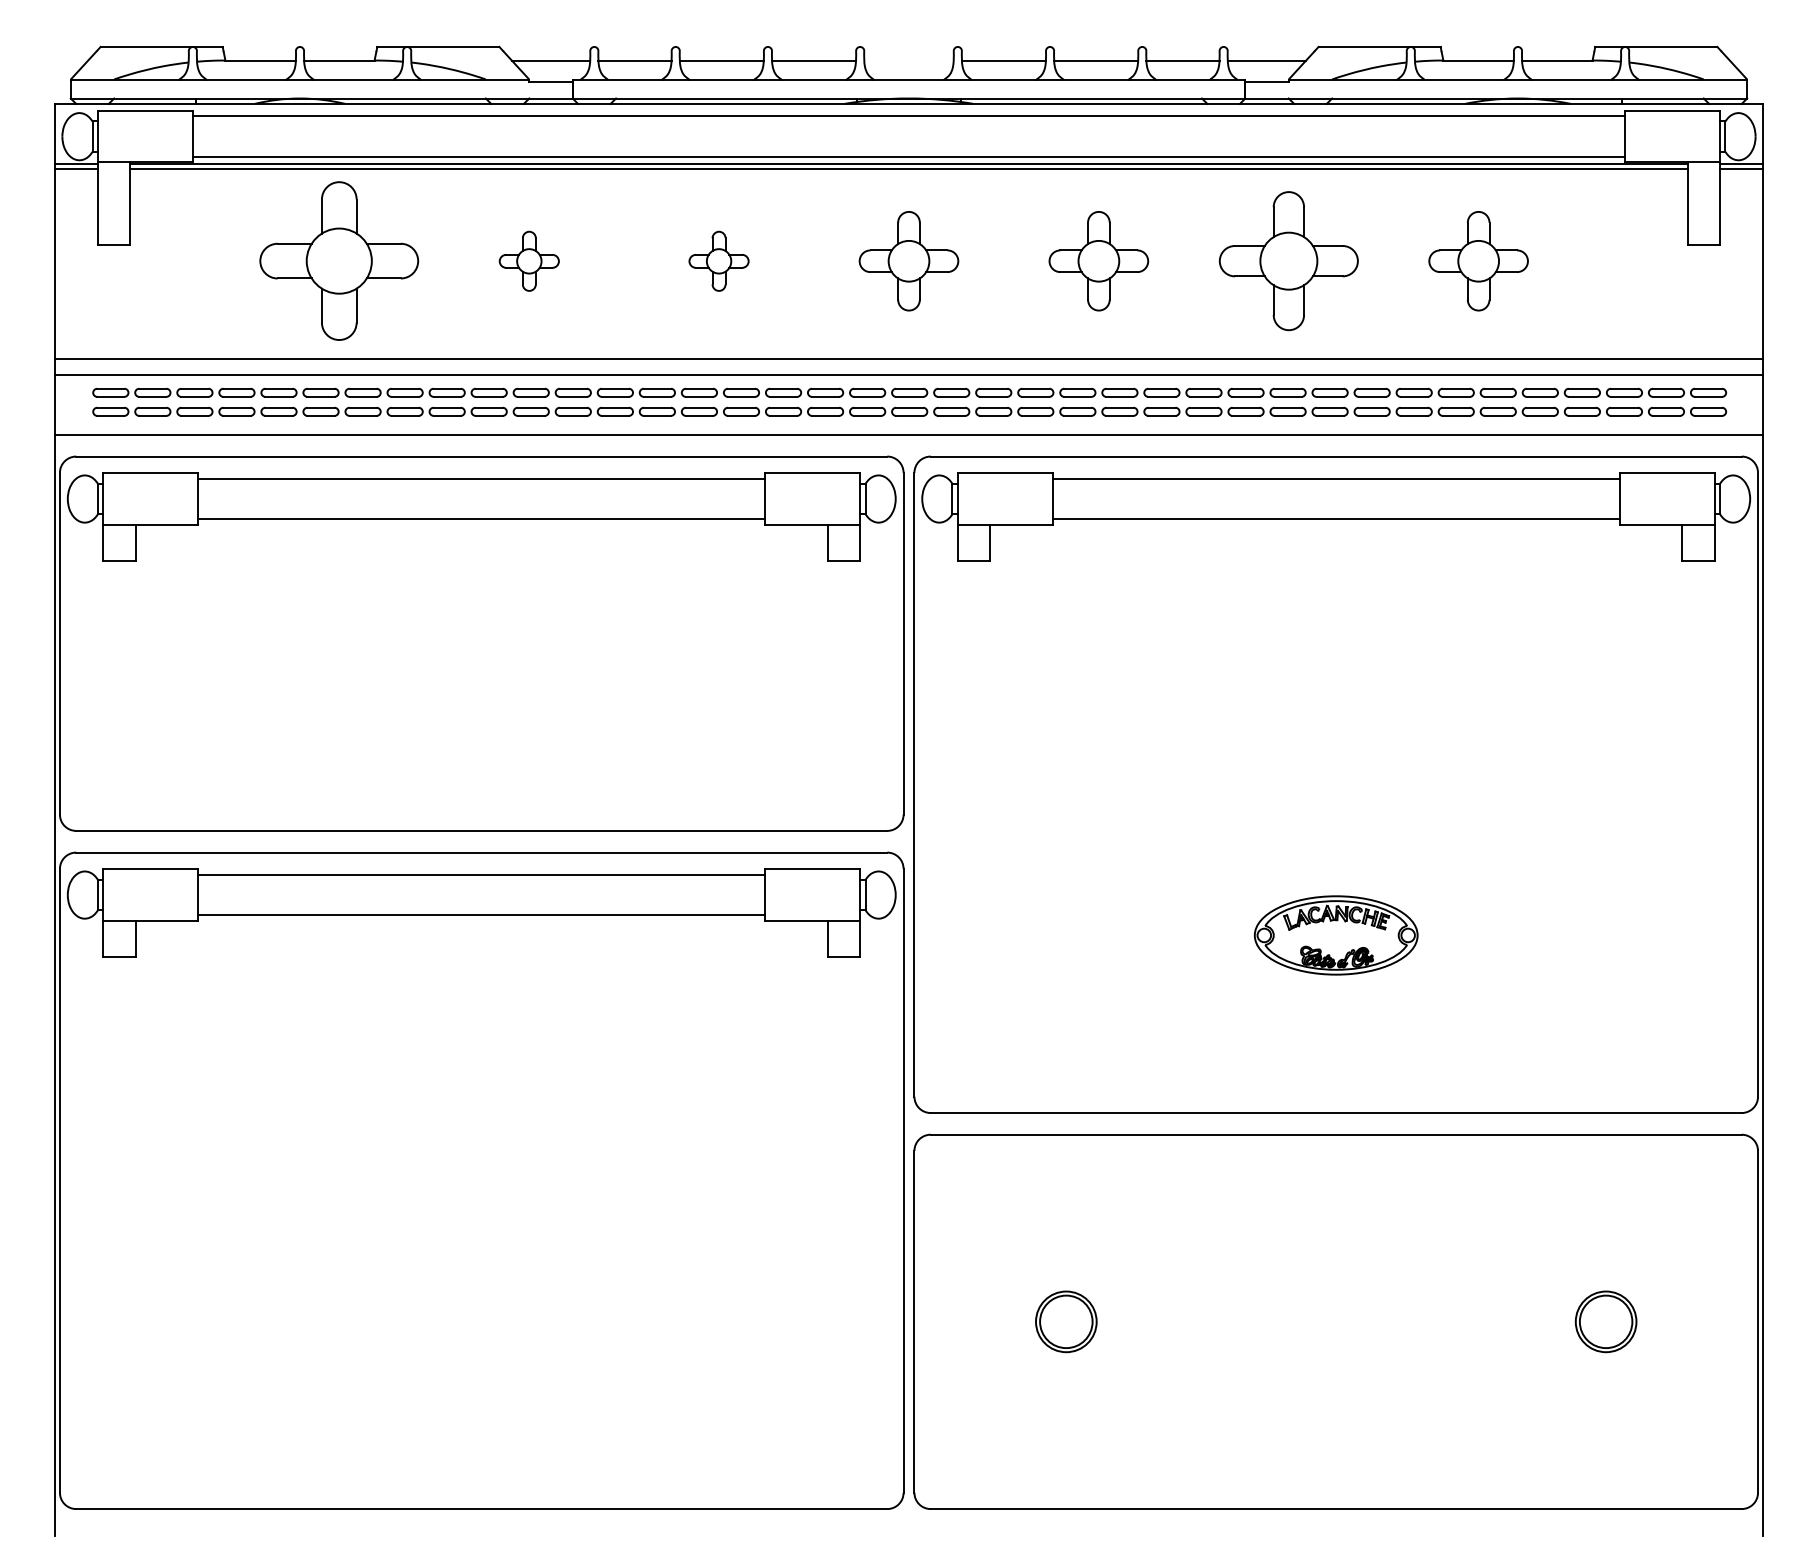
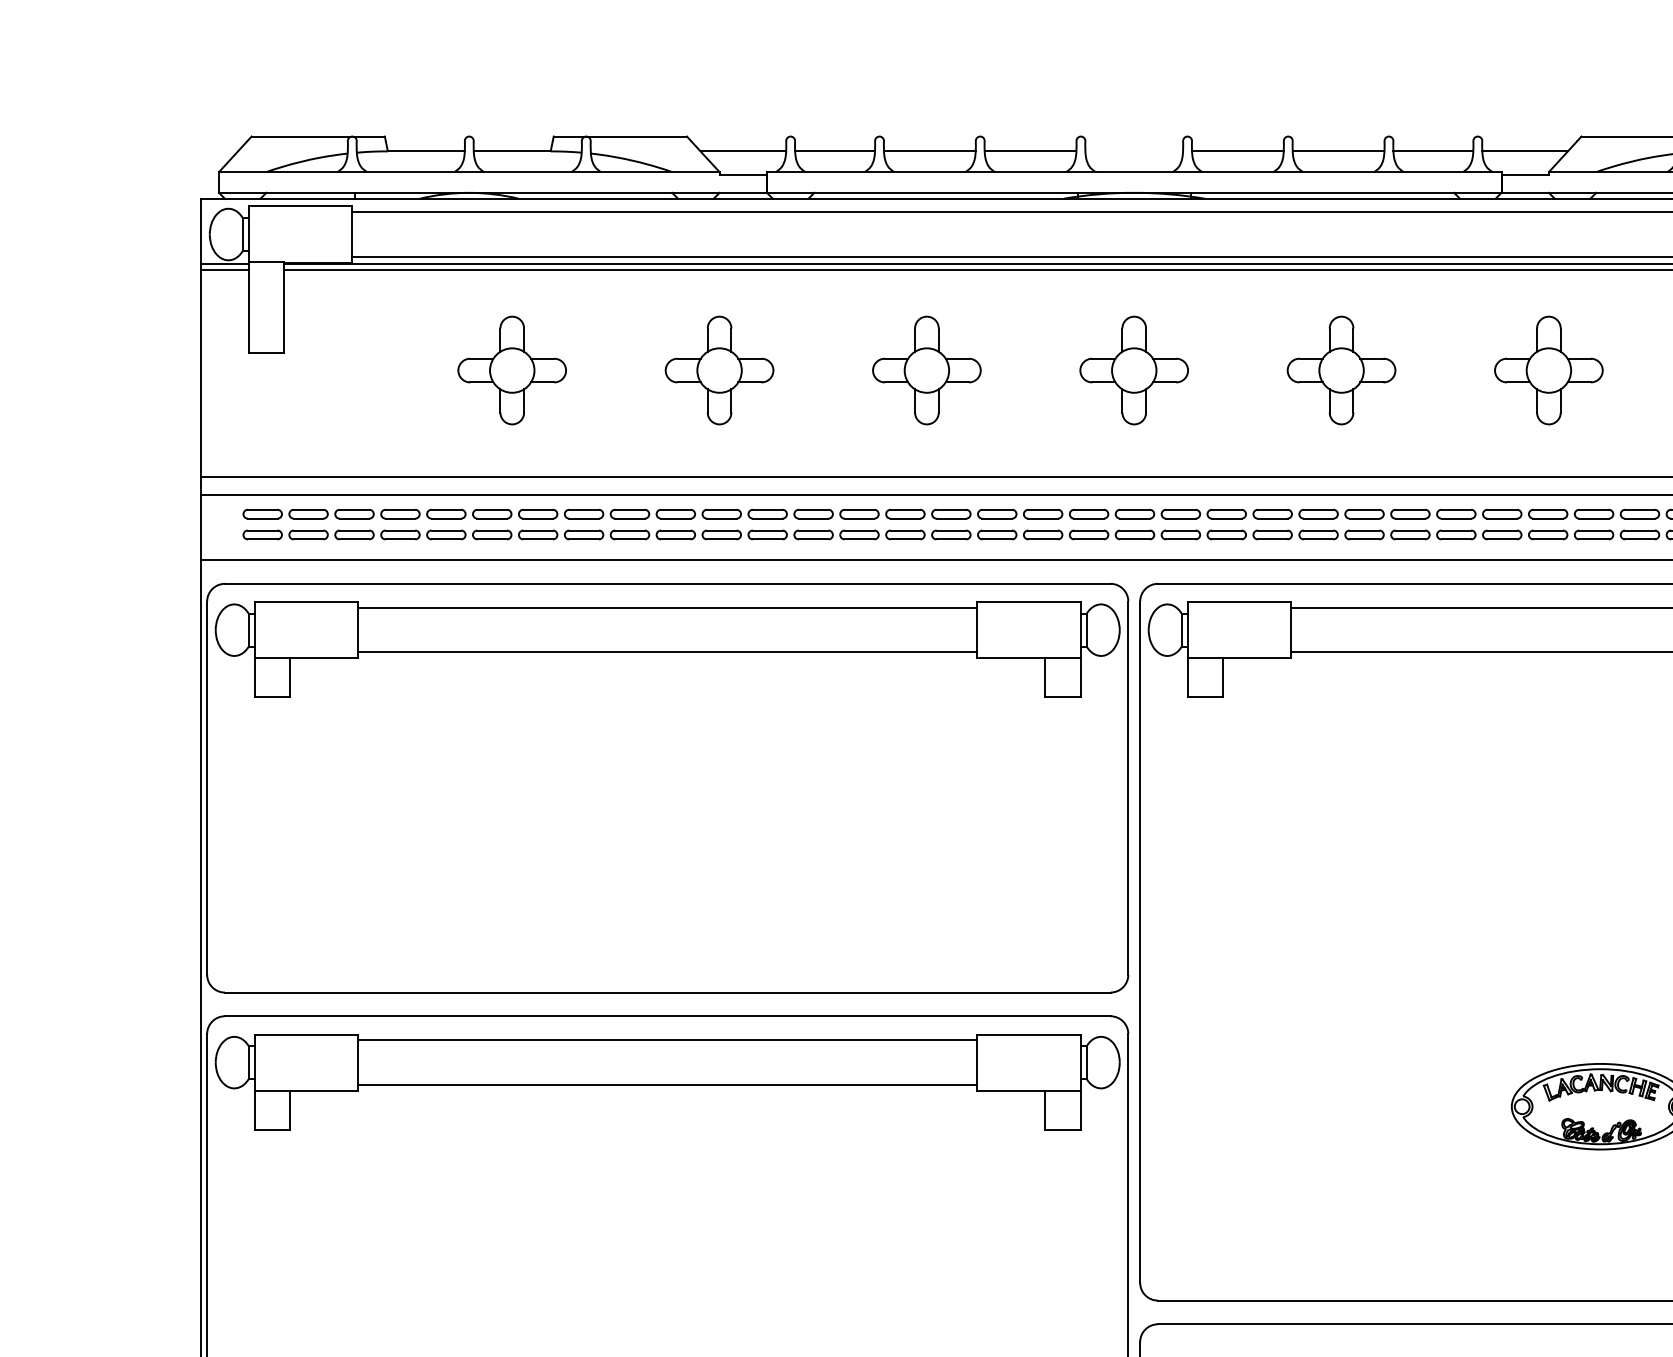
part: (339, 261) -> (512, 370), size x0.62
part: (529, 261) -> (719, 370), size x1.67
part: (718, 261) -> (926, 370), size x1.67
part: (1288, 261) -> (1548, 370), size x0.71

